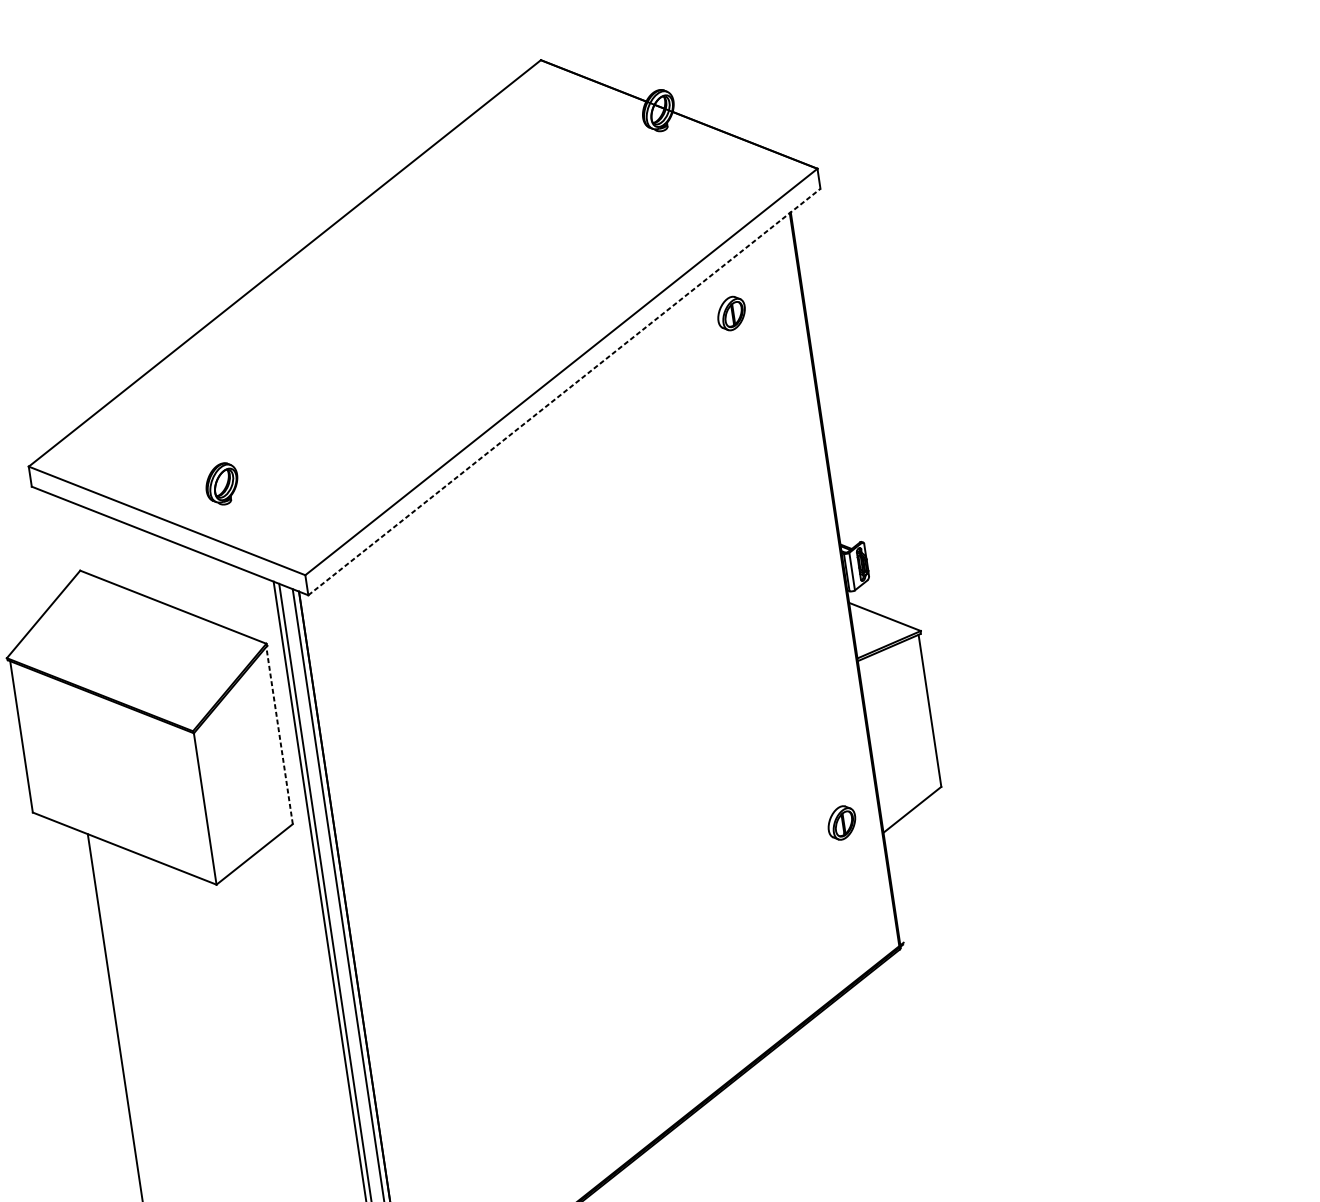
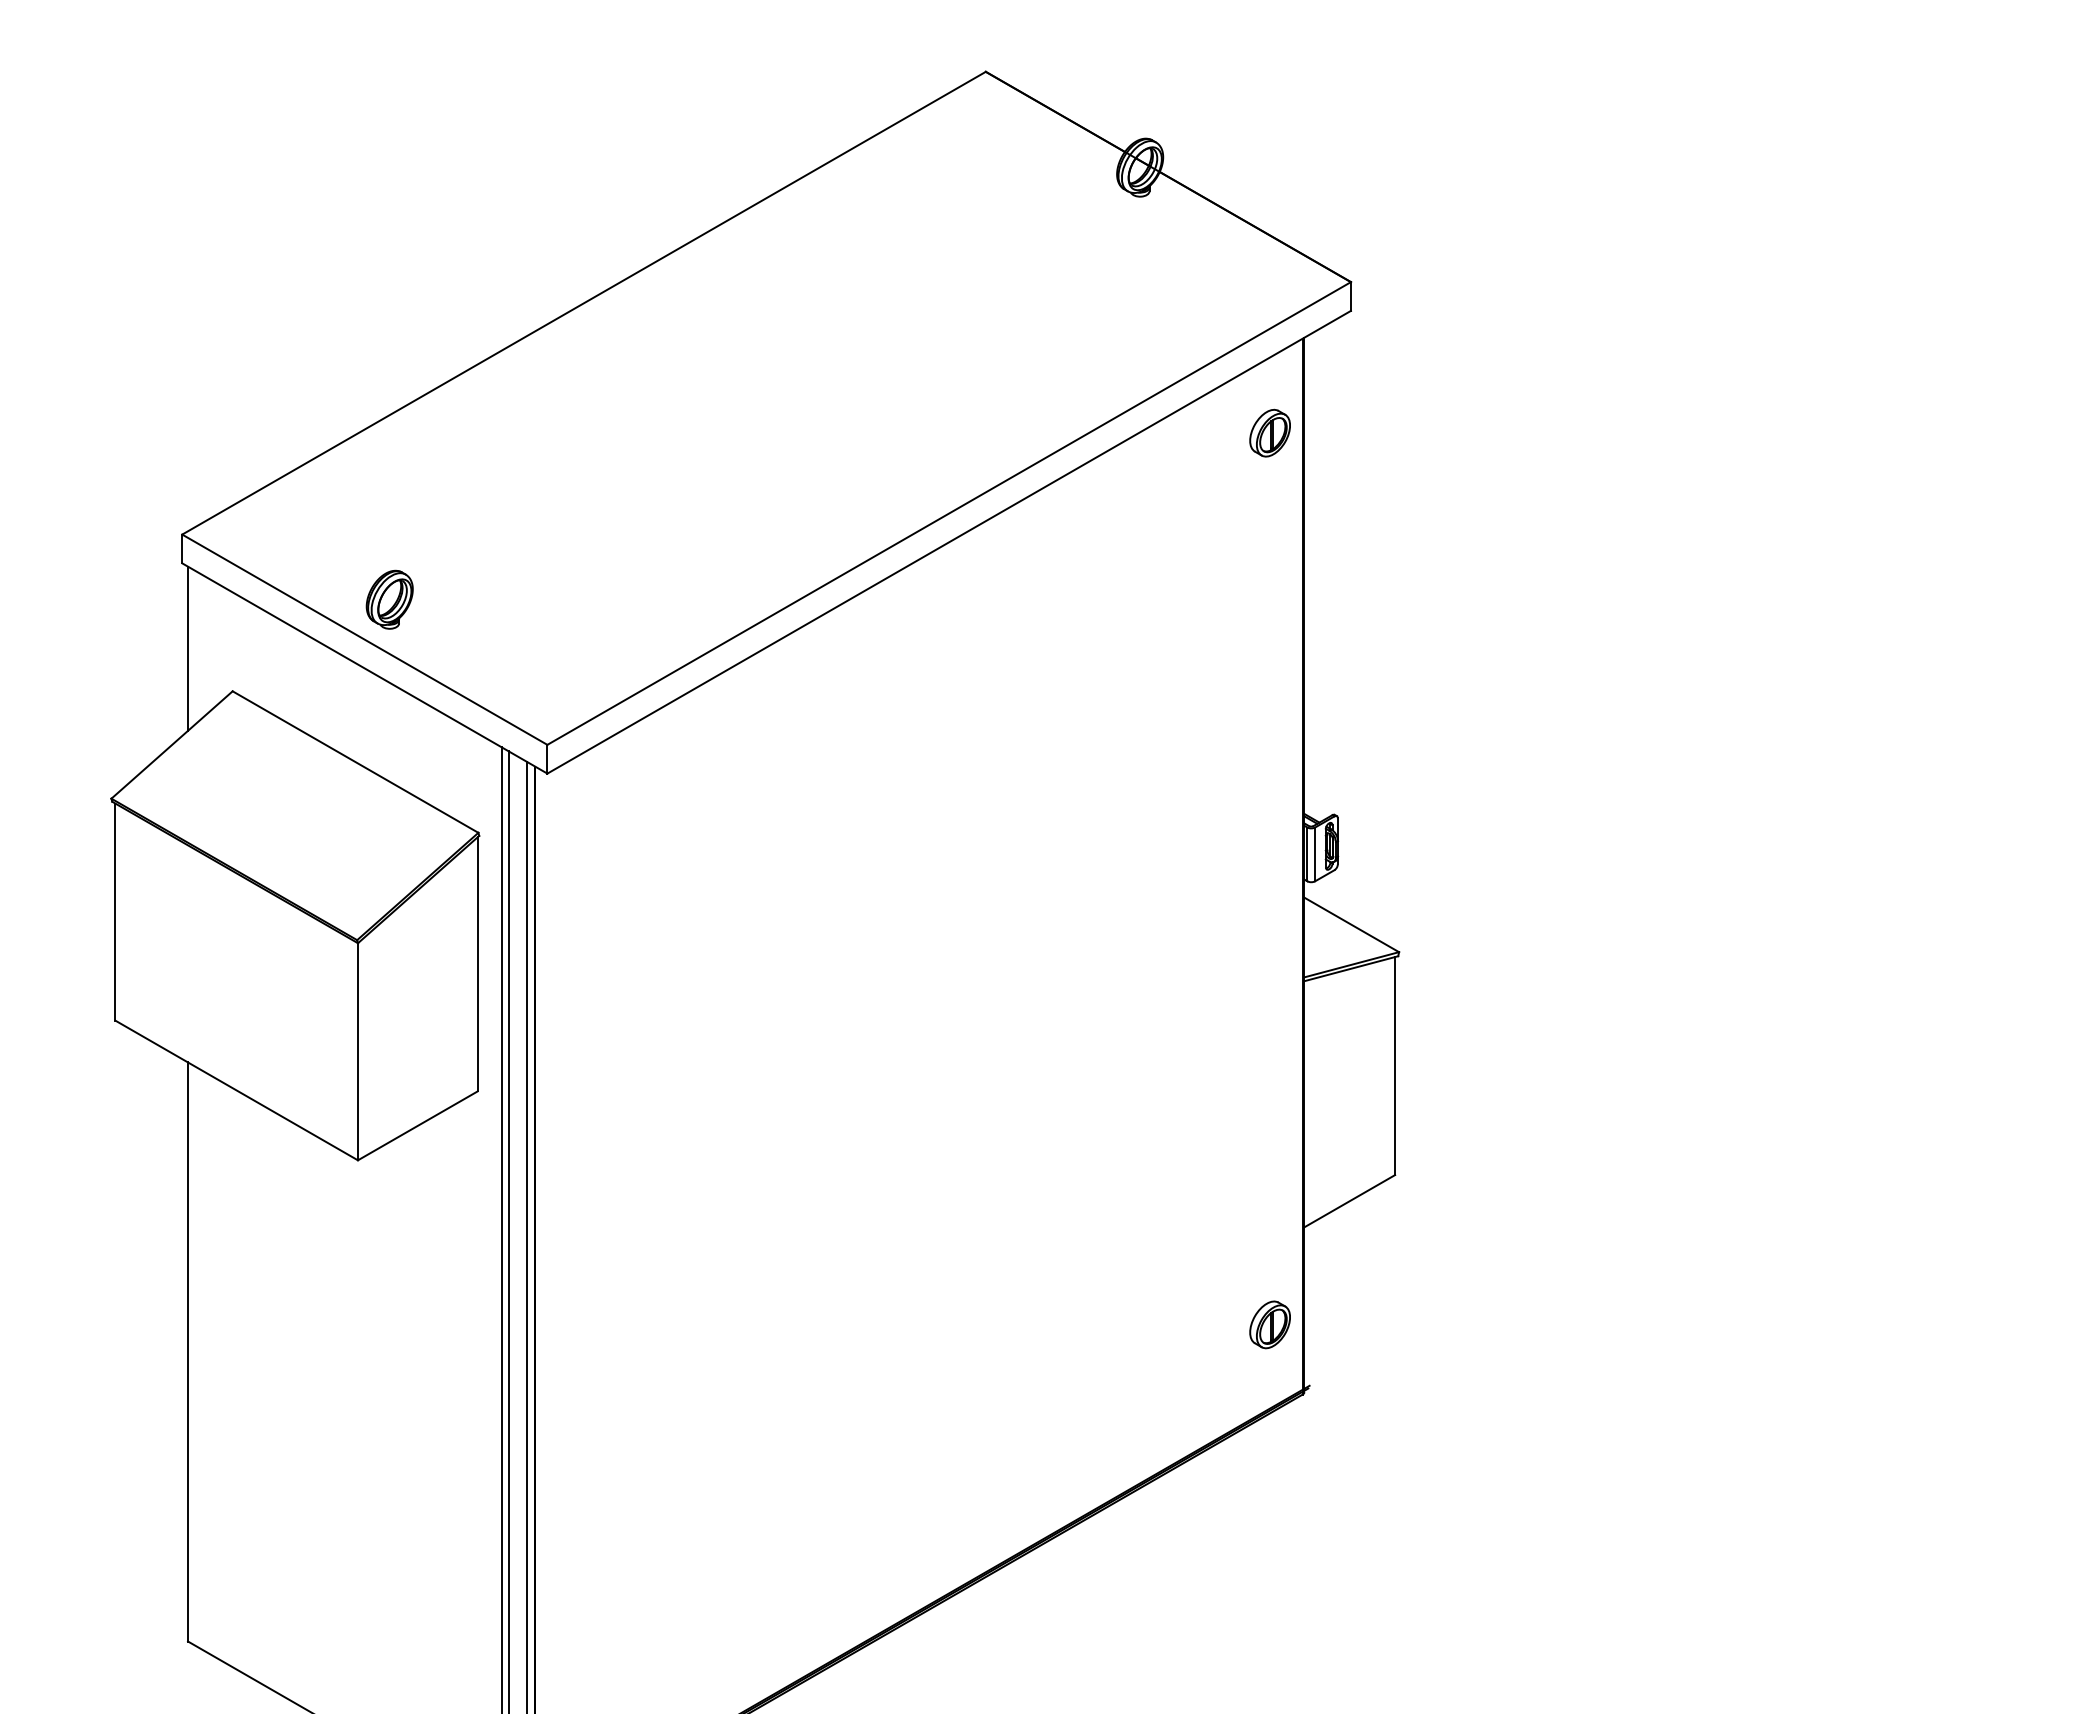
part: (731, 313) -> (1269, 432), moved
line: (564, 392) -> (949, 542), dashed -> solid
part: (221, 484) -> (389, 599), moved
line: (45, 545) -> (188, 648), added
line: (279, 734) -> (477, 963), dashed -> solid
part: (841, 822) -> (1269, 1324), moved

